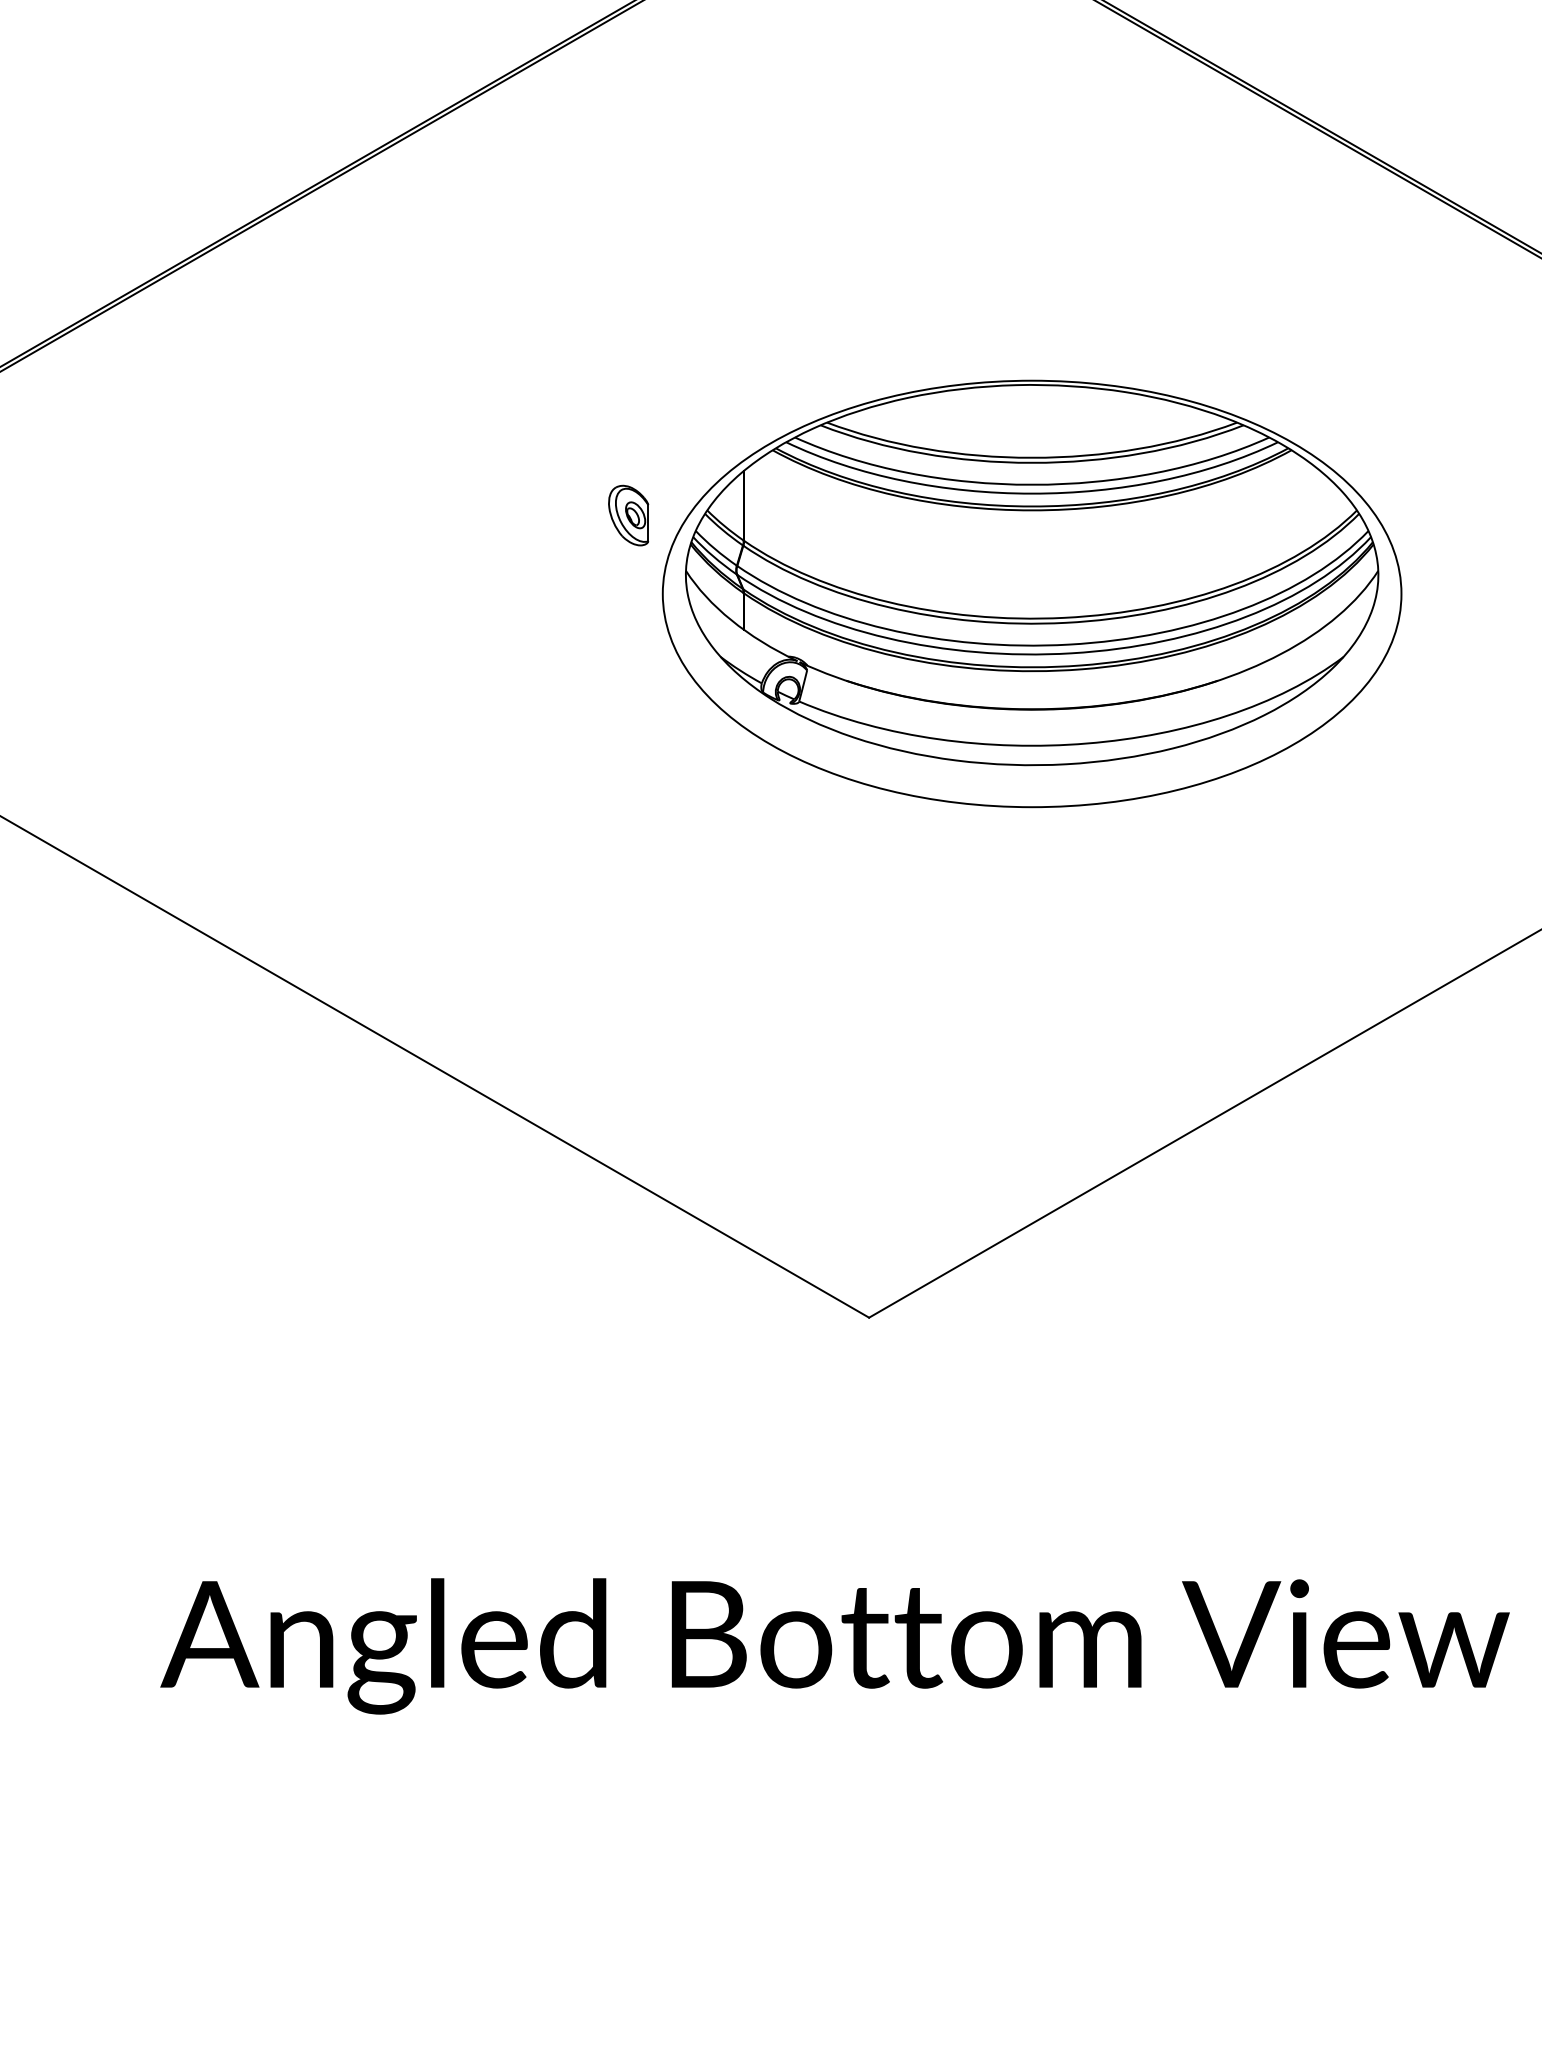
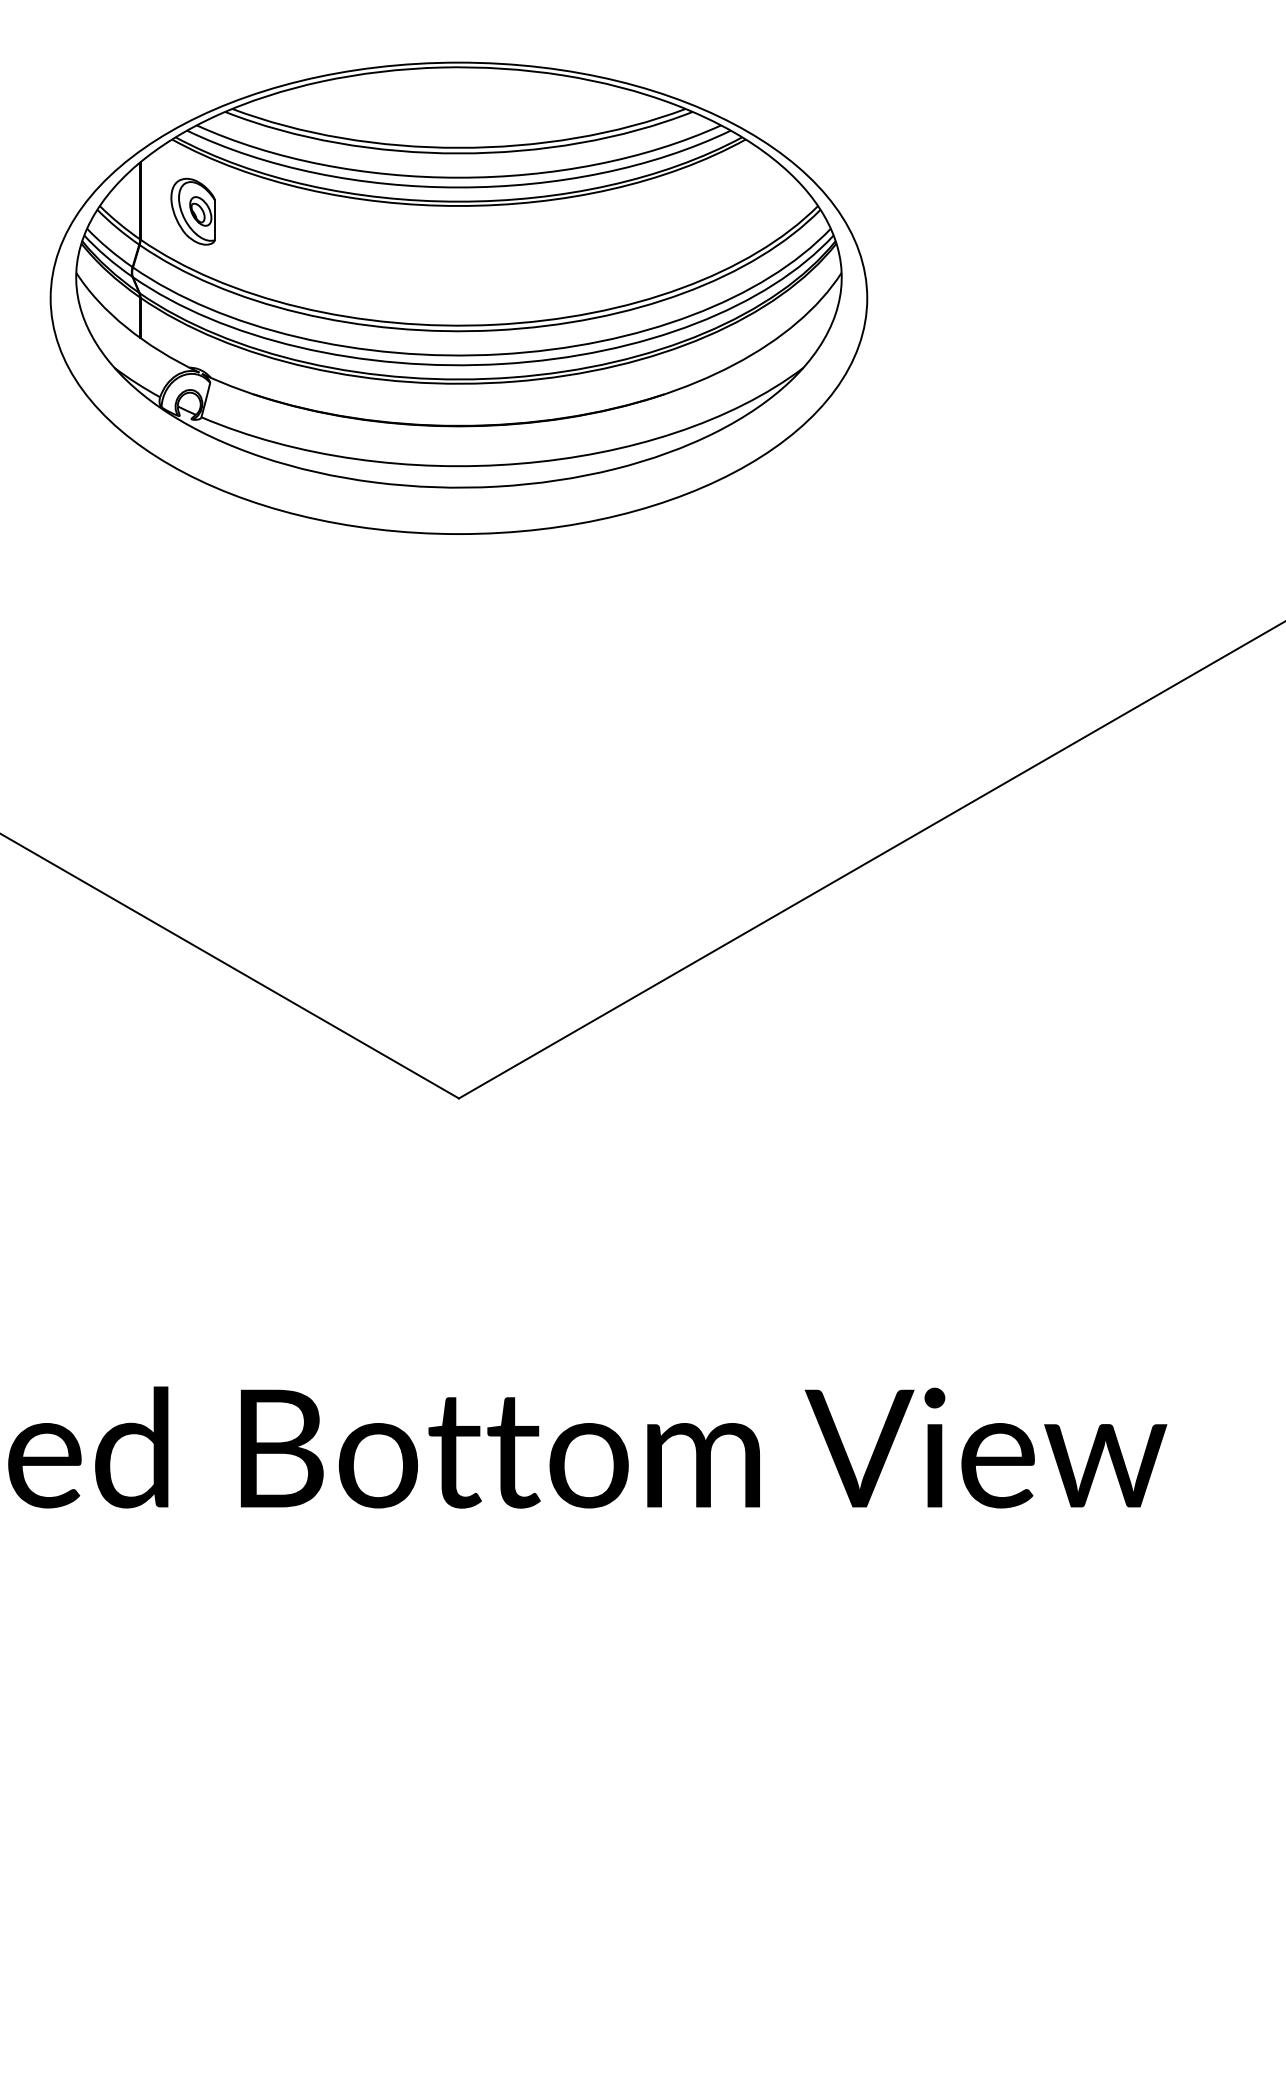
part: (1031, 593) -> (458, 297), moved

